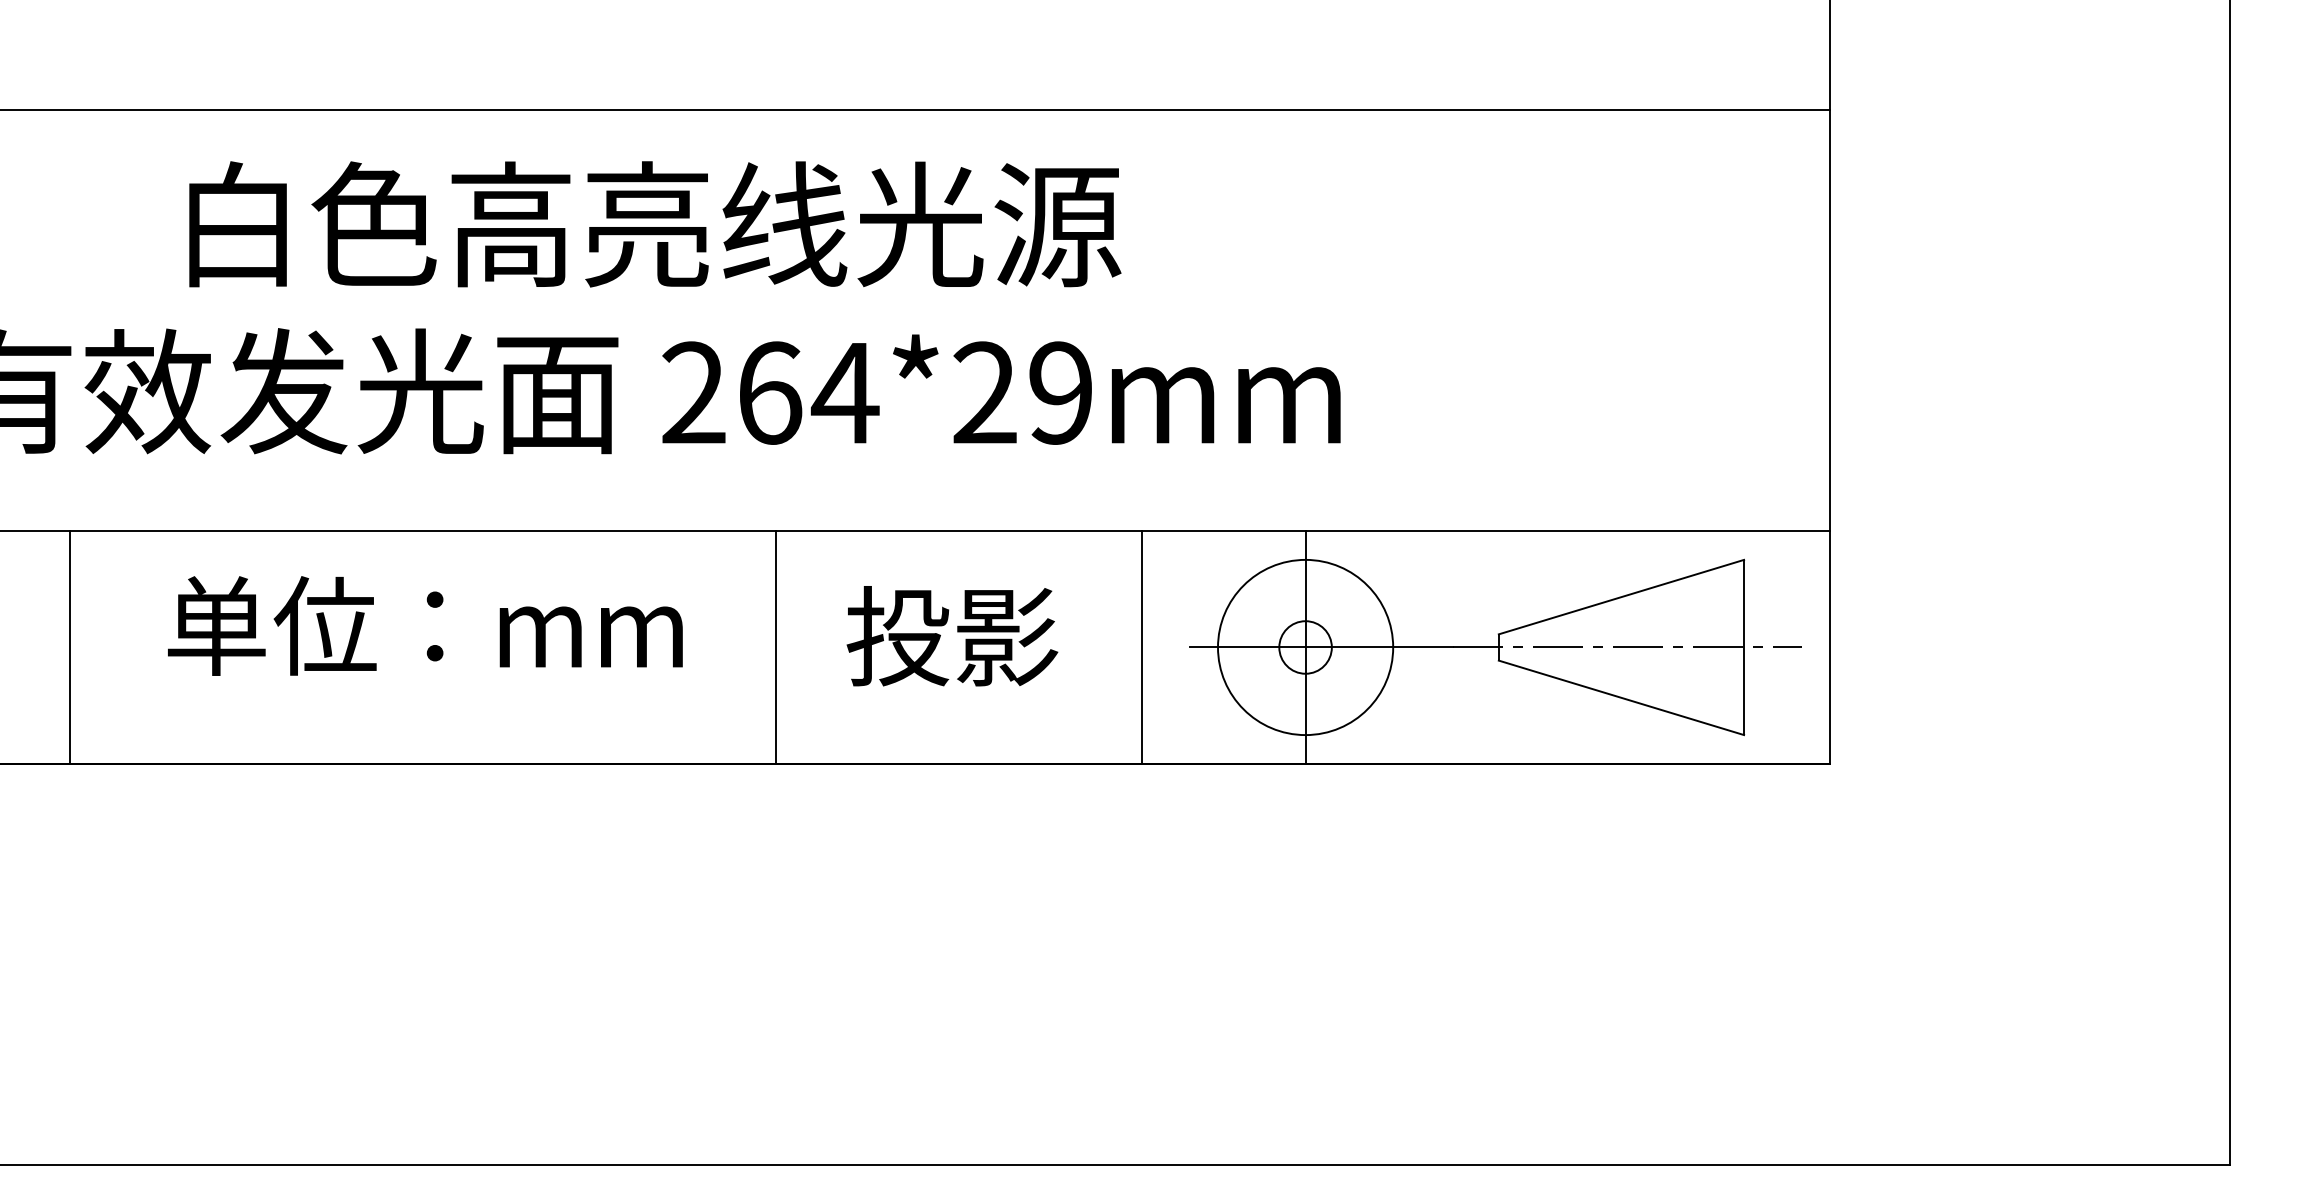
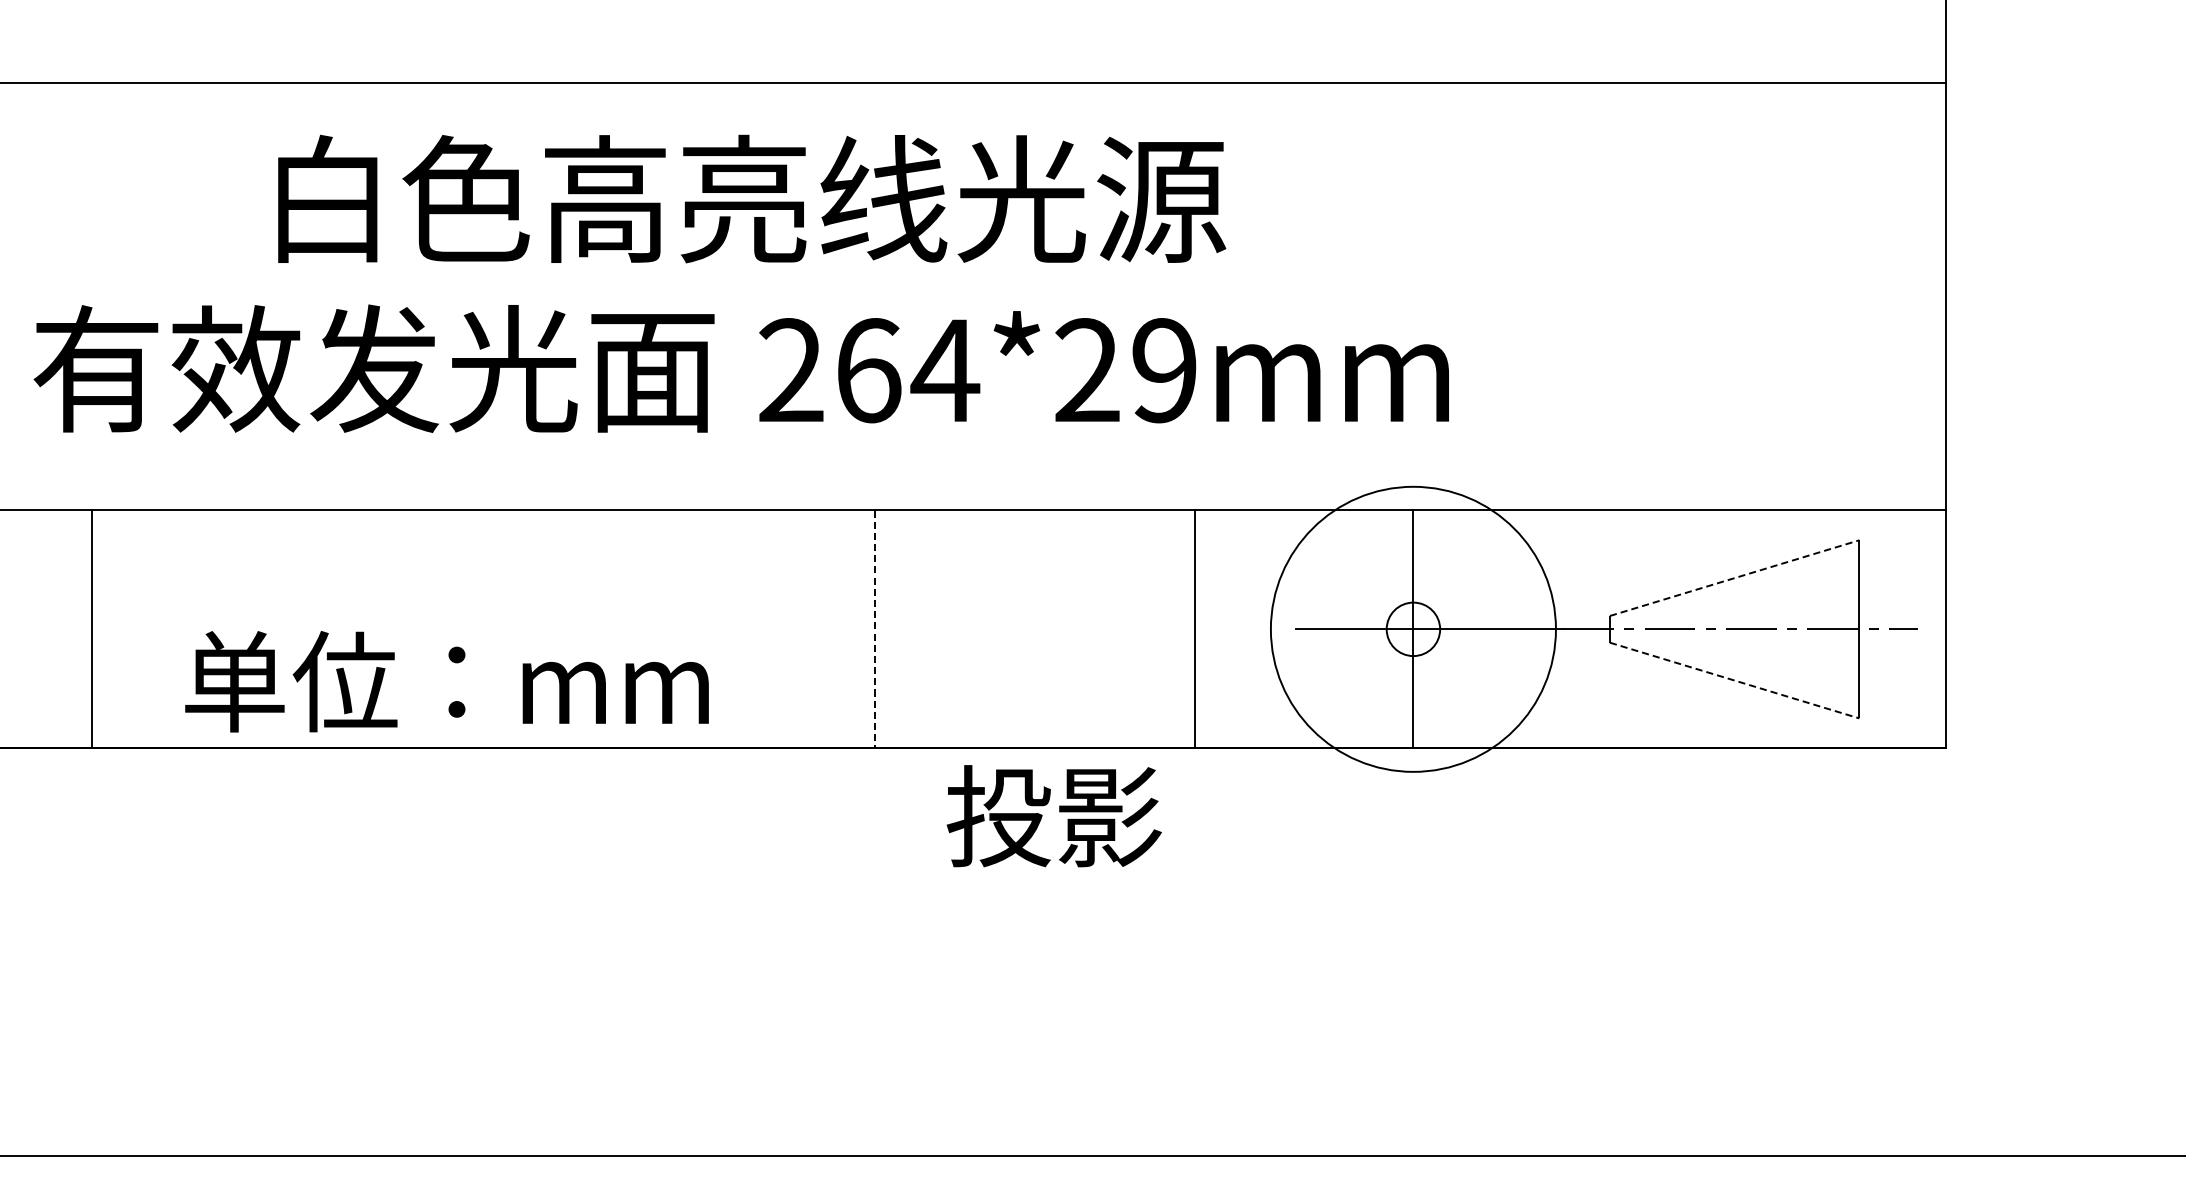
line: (1621, 596) -> (1734, 577), solid -> dashed
text: (425, 625) -> (447, 681), moved
text: (952, 636) -> (1054, 816), moved
line: (69, 647) -> (91, 629), moved
line: (775, 647) -> (874, 629), solid -> dashed
line: (1141, 647) -> (1194, 629), moved
circle: (1305, 647) -> (1413, 629), size x1.6
line: (1621, 698) -> (1734, 681), solid -> dashed

